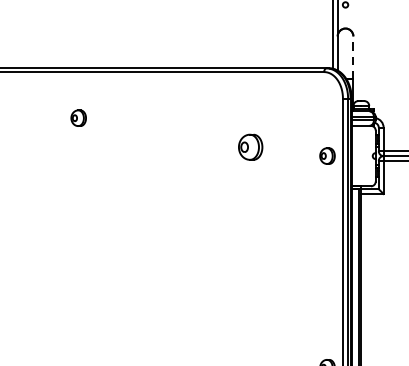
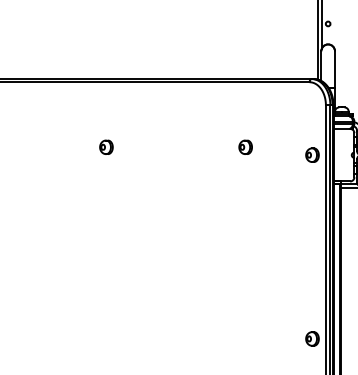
line: (352, 57) -> (334, 69), dashed -> solid
part: (78, 117) -> (106, 146), moved
part: (250, 146) -> (245, 146), size x0.62

